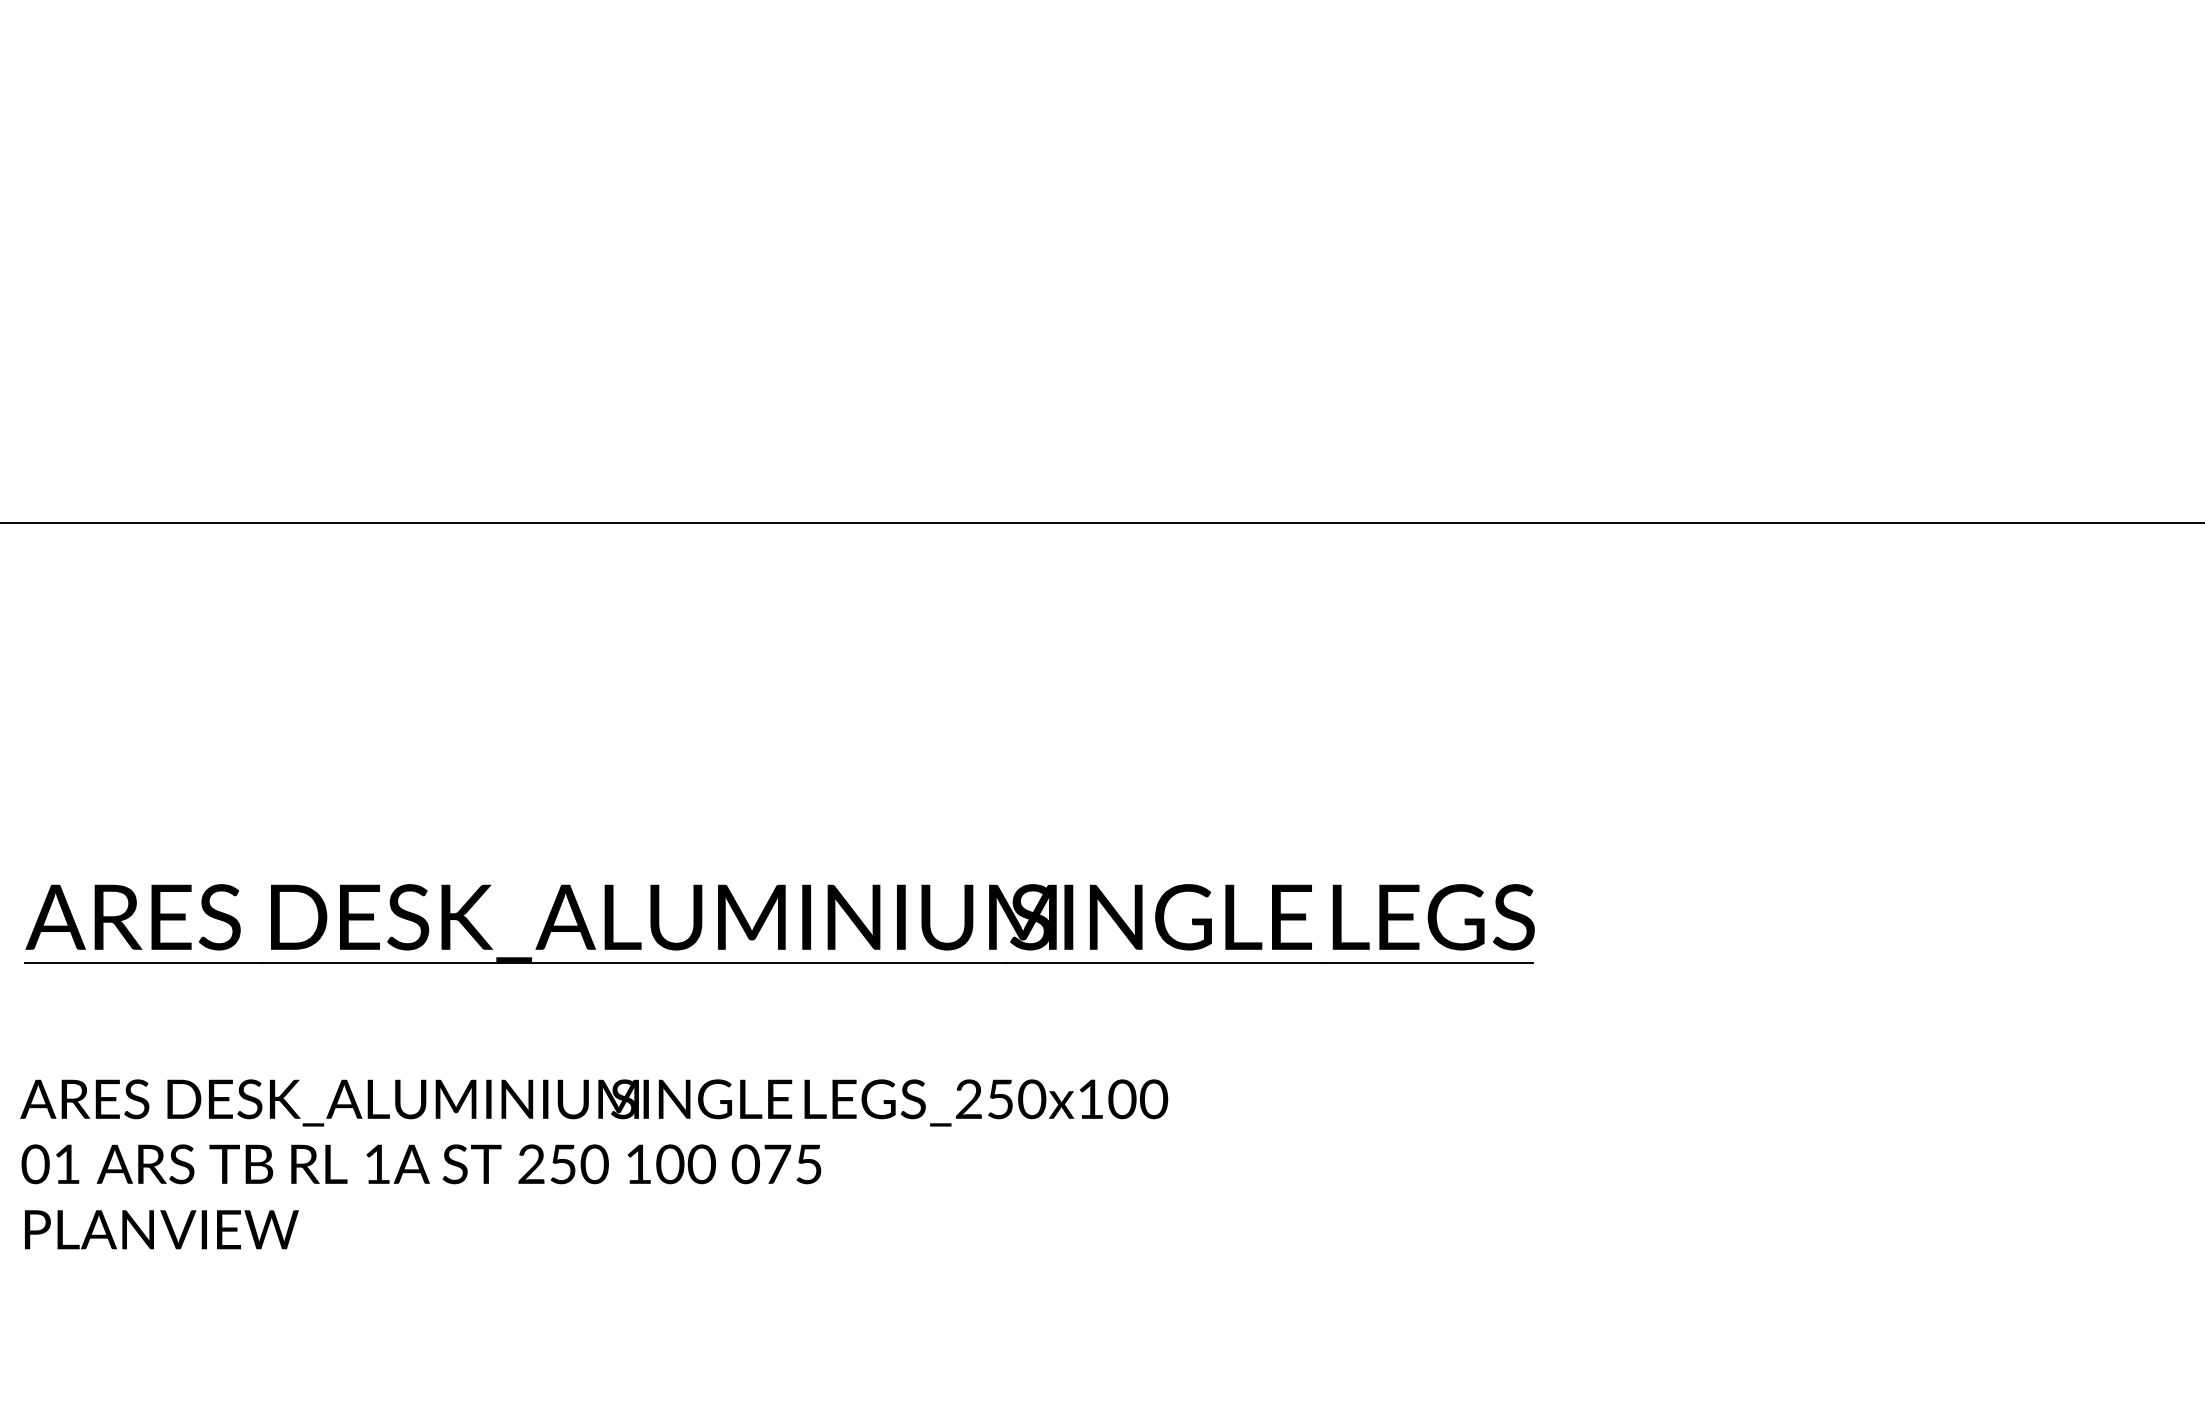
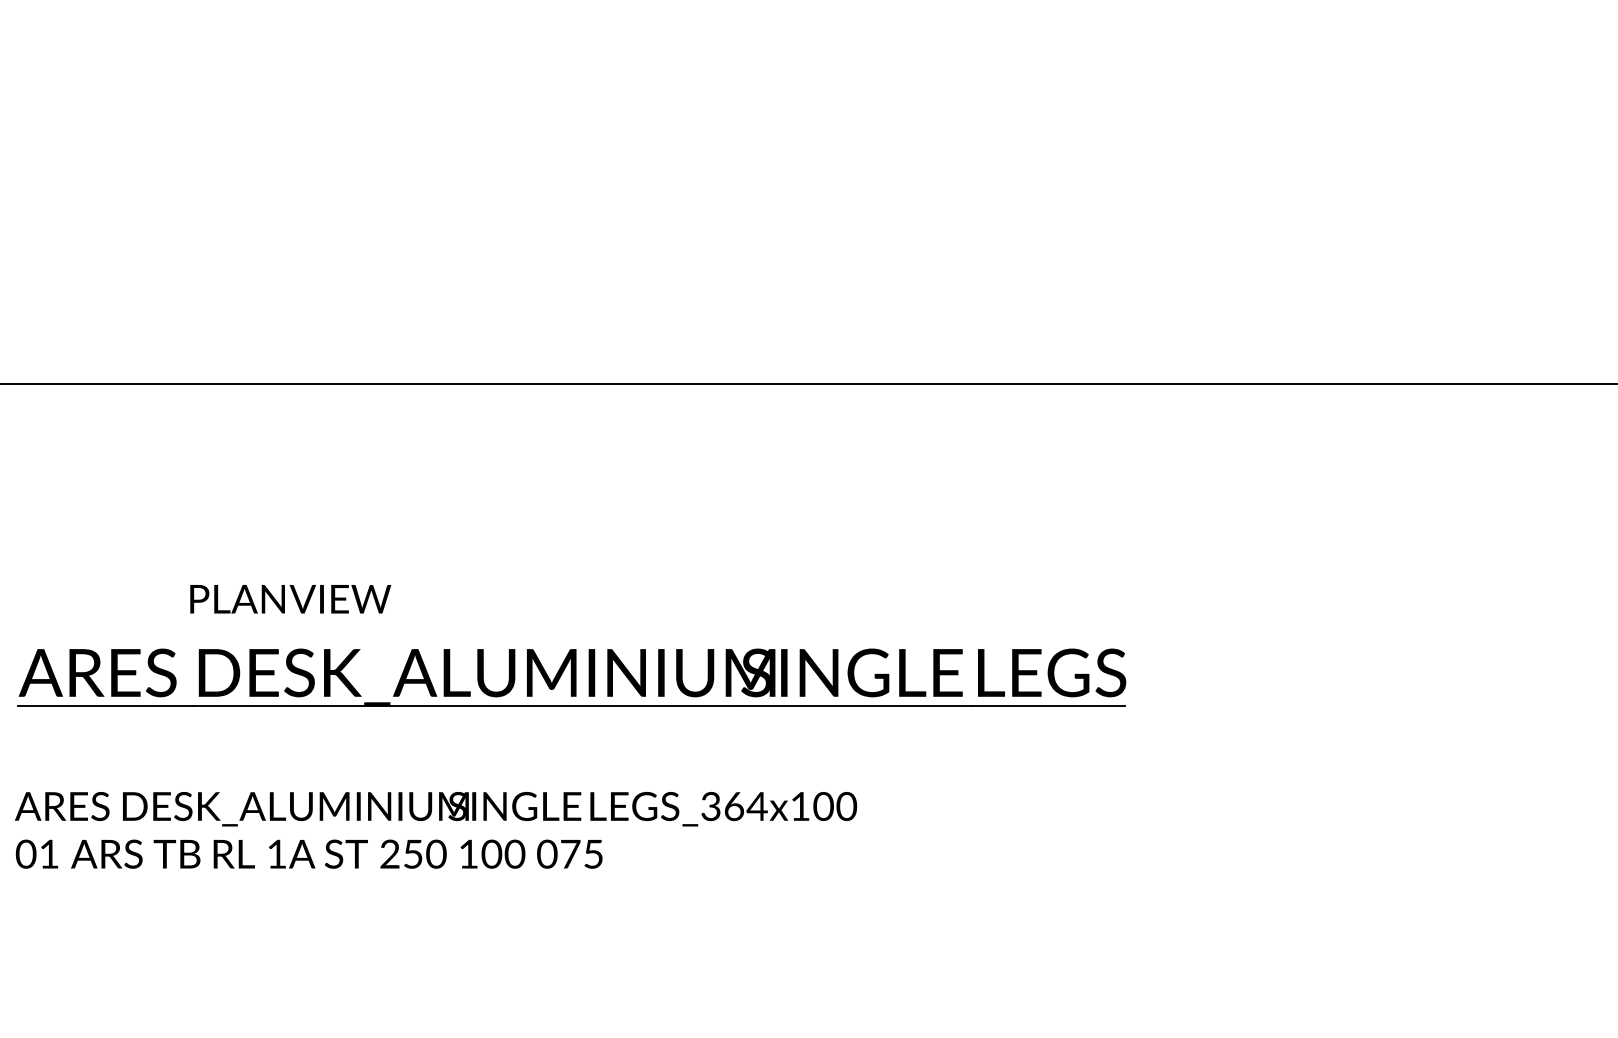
text: (1000, 1099) -> (734, 806), LEGS_250x100 -> LEGS_364x100
text: (161, 1230) -> (290, 599), moved

